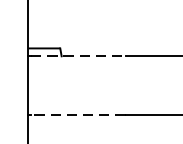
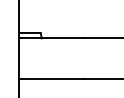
line: (78, 56) -> (53, 38), dashed -> solid
line: (77, 115) -> (52, 78), dashed -> solid

